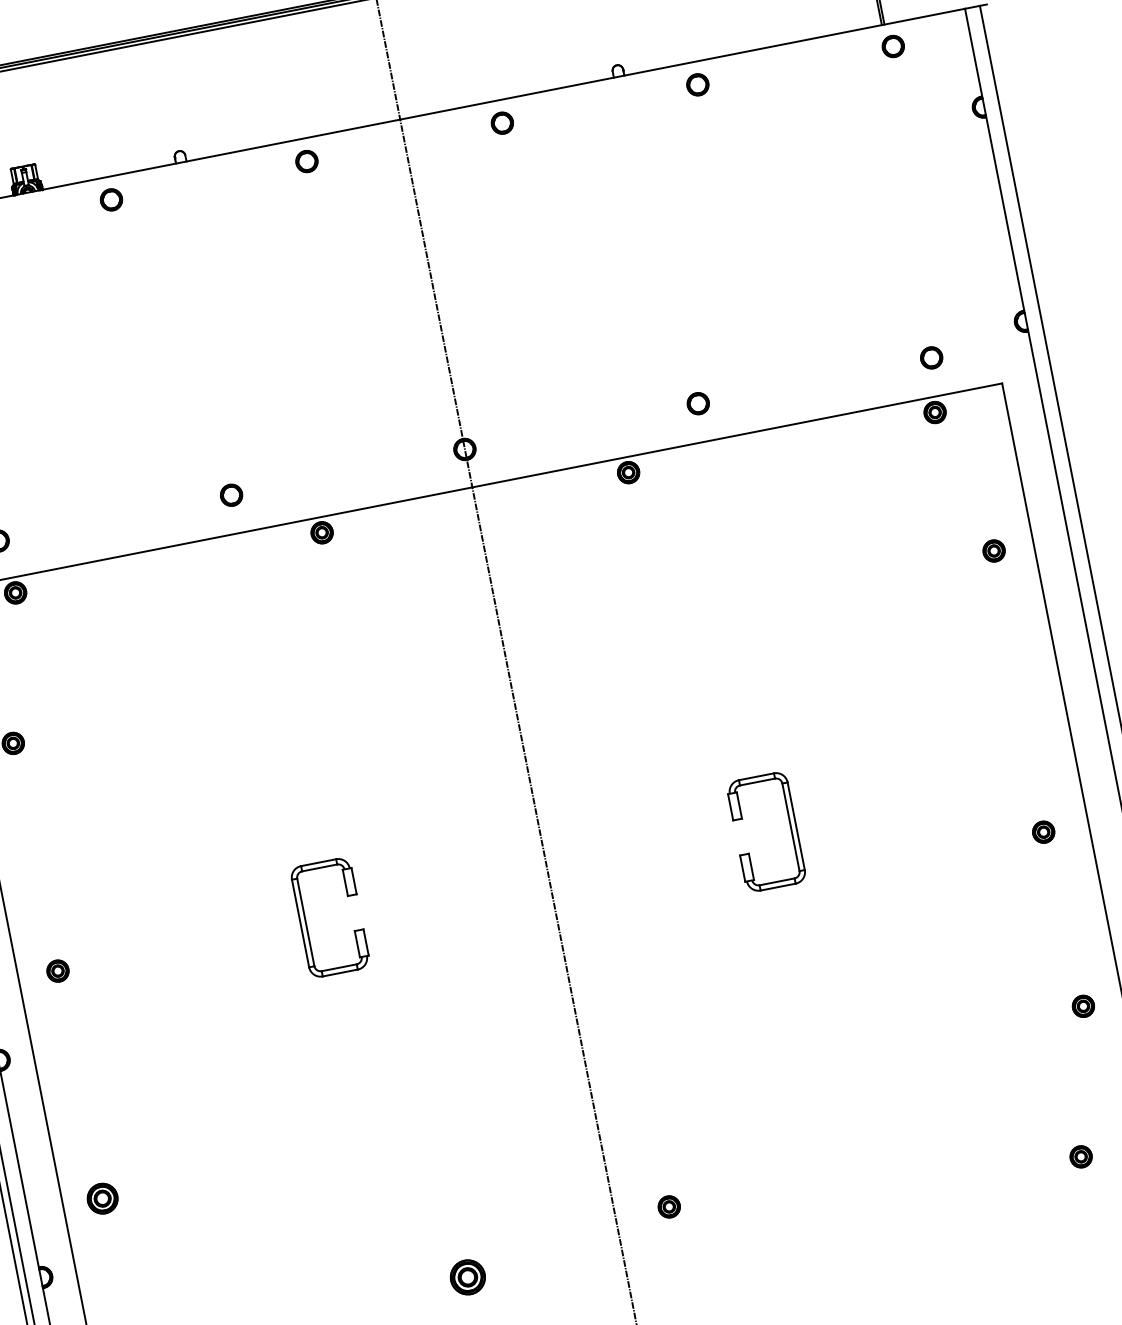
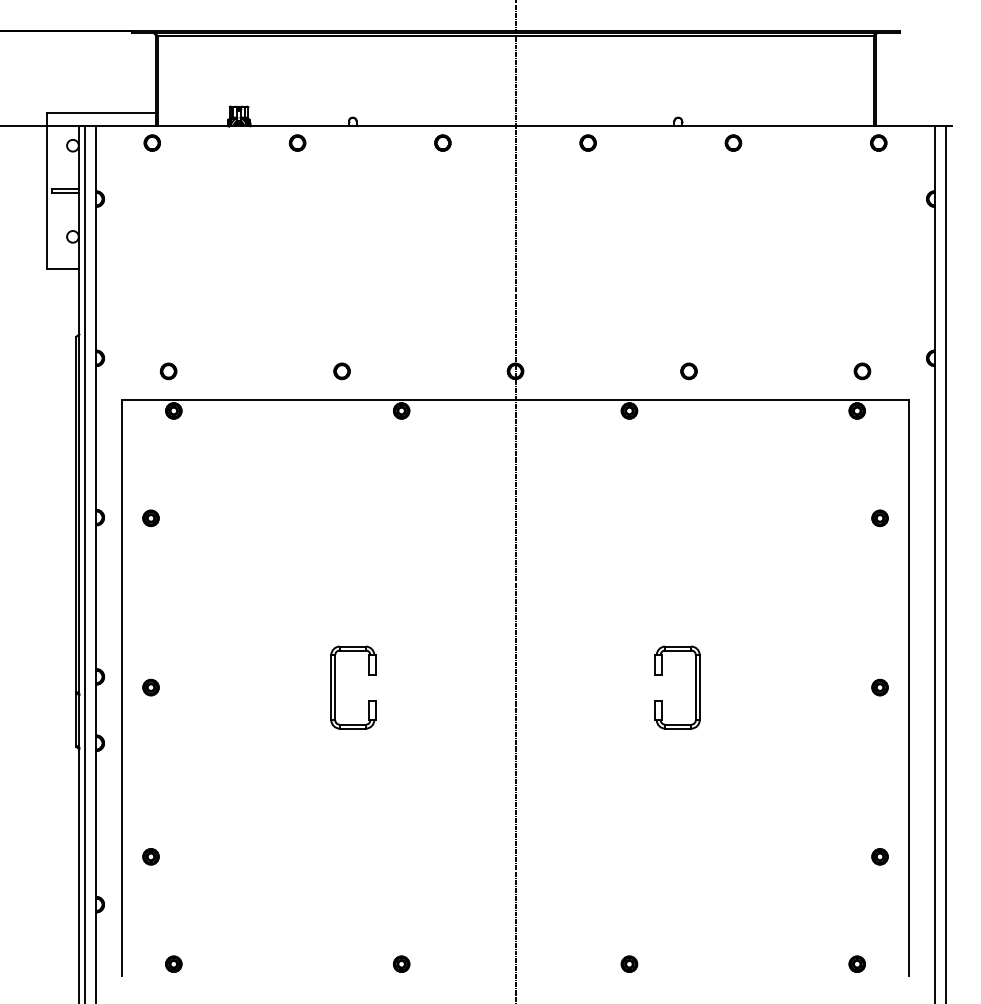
part: (1042, 832) -> (879, 687), moved
part: (101, 1198) -> (150, 856), size x0.71
part: (669, 1205) -> (629, 963), moved
part: (467, 1276) -> (401, 963), size x0.62

